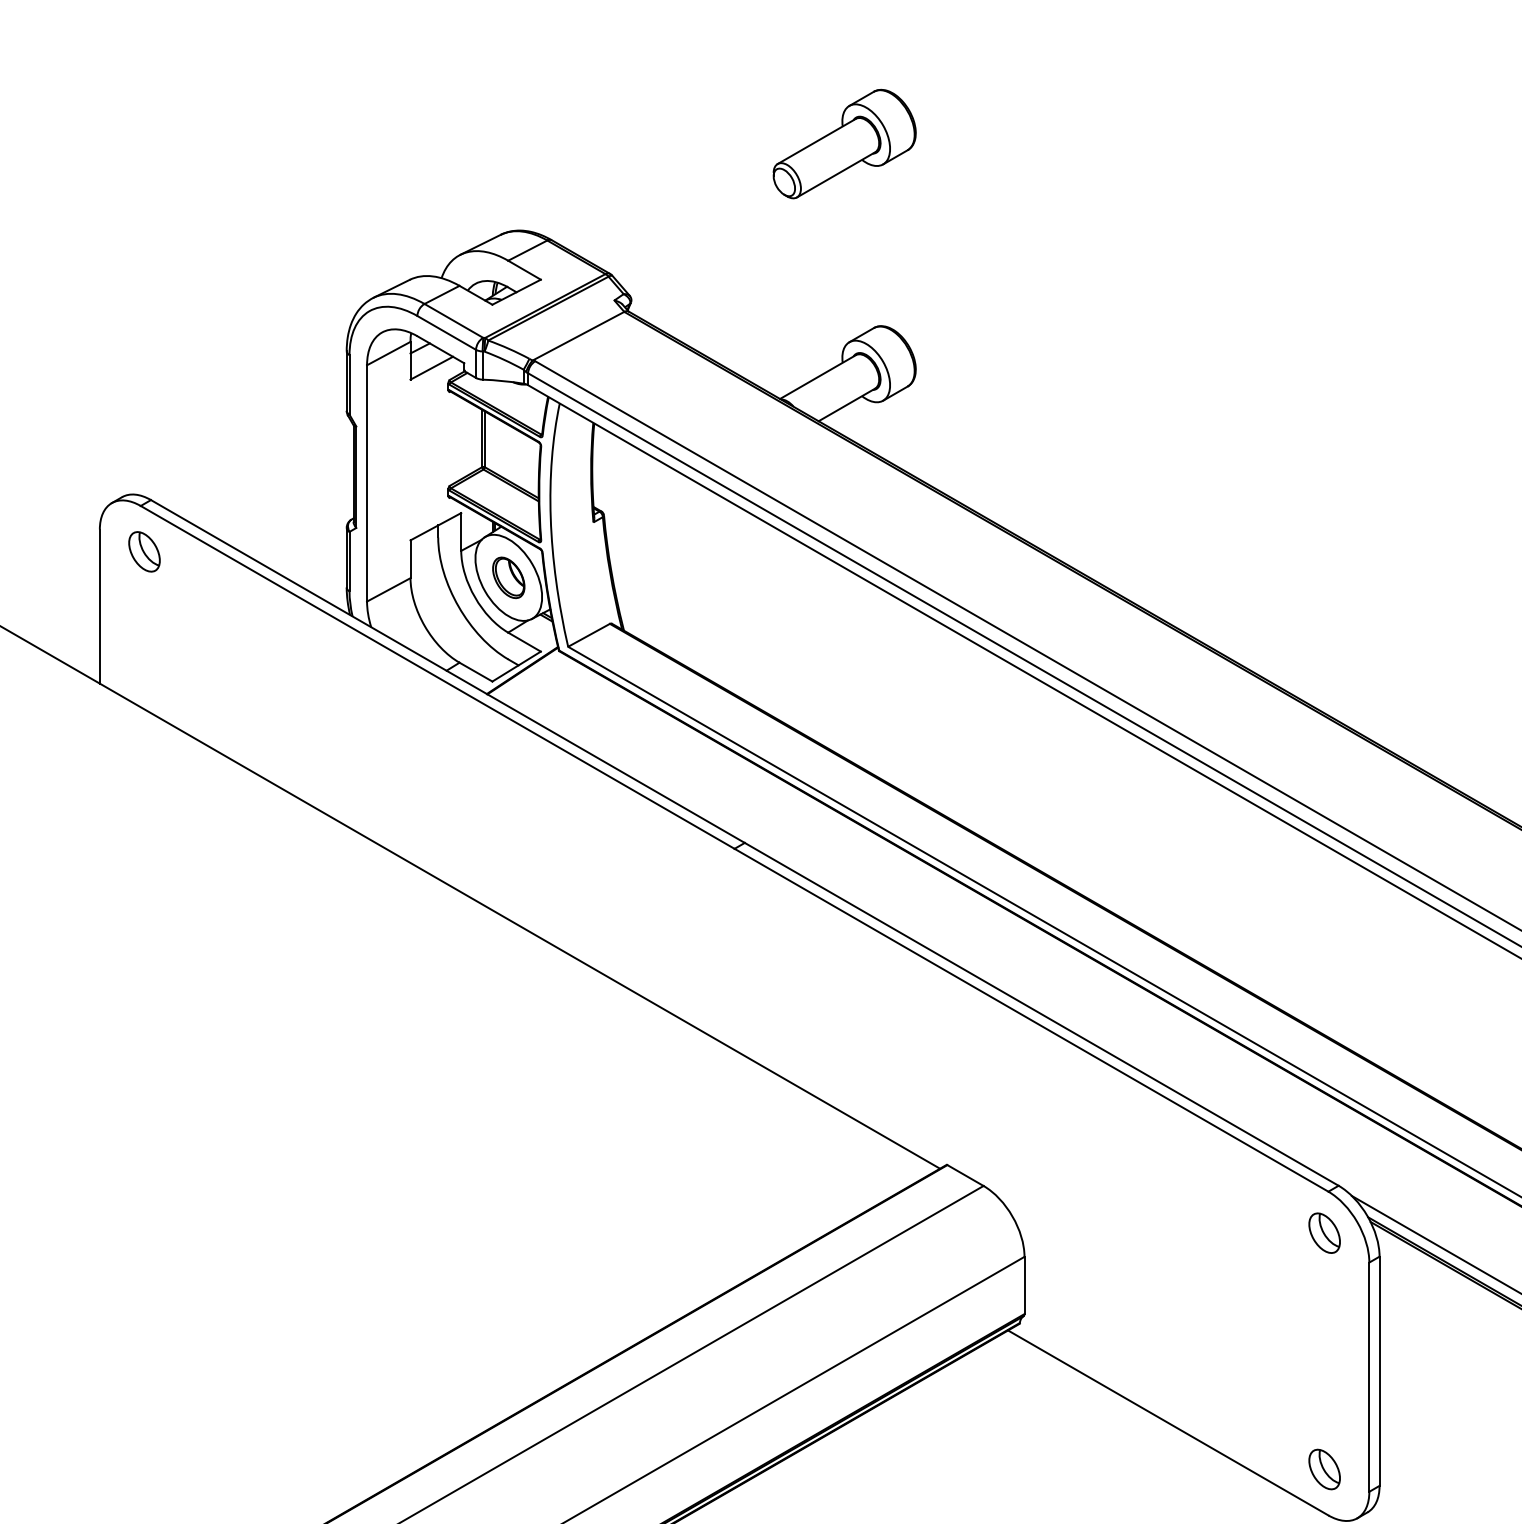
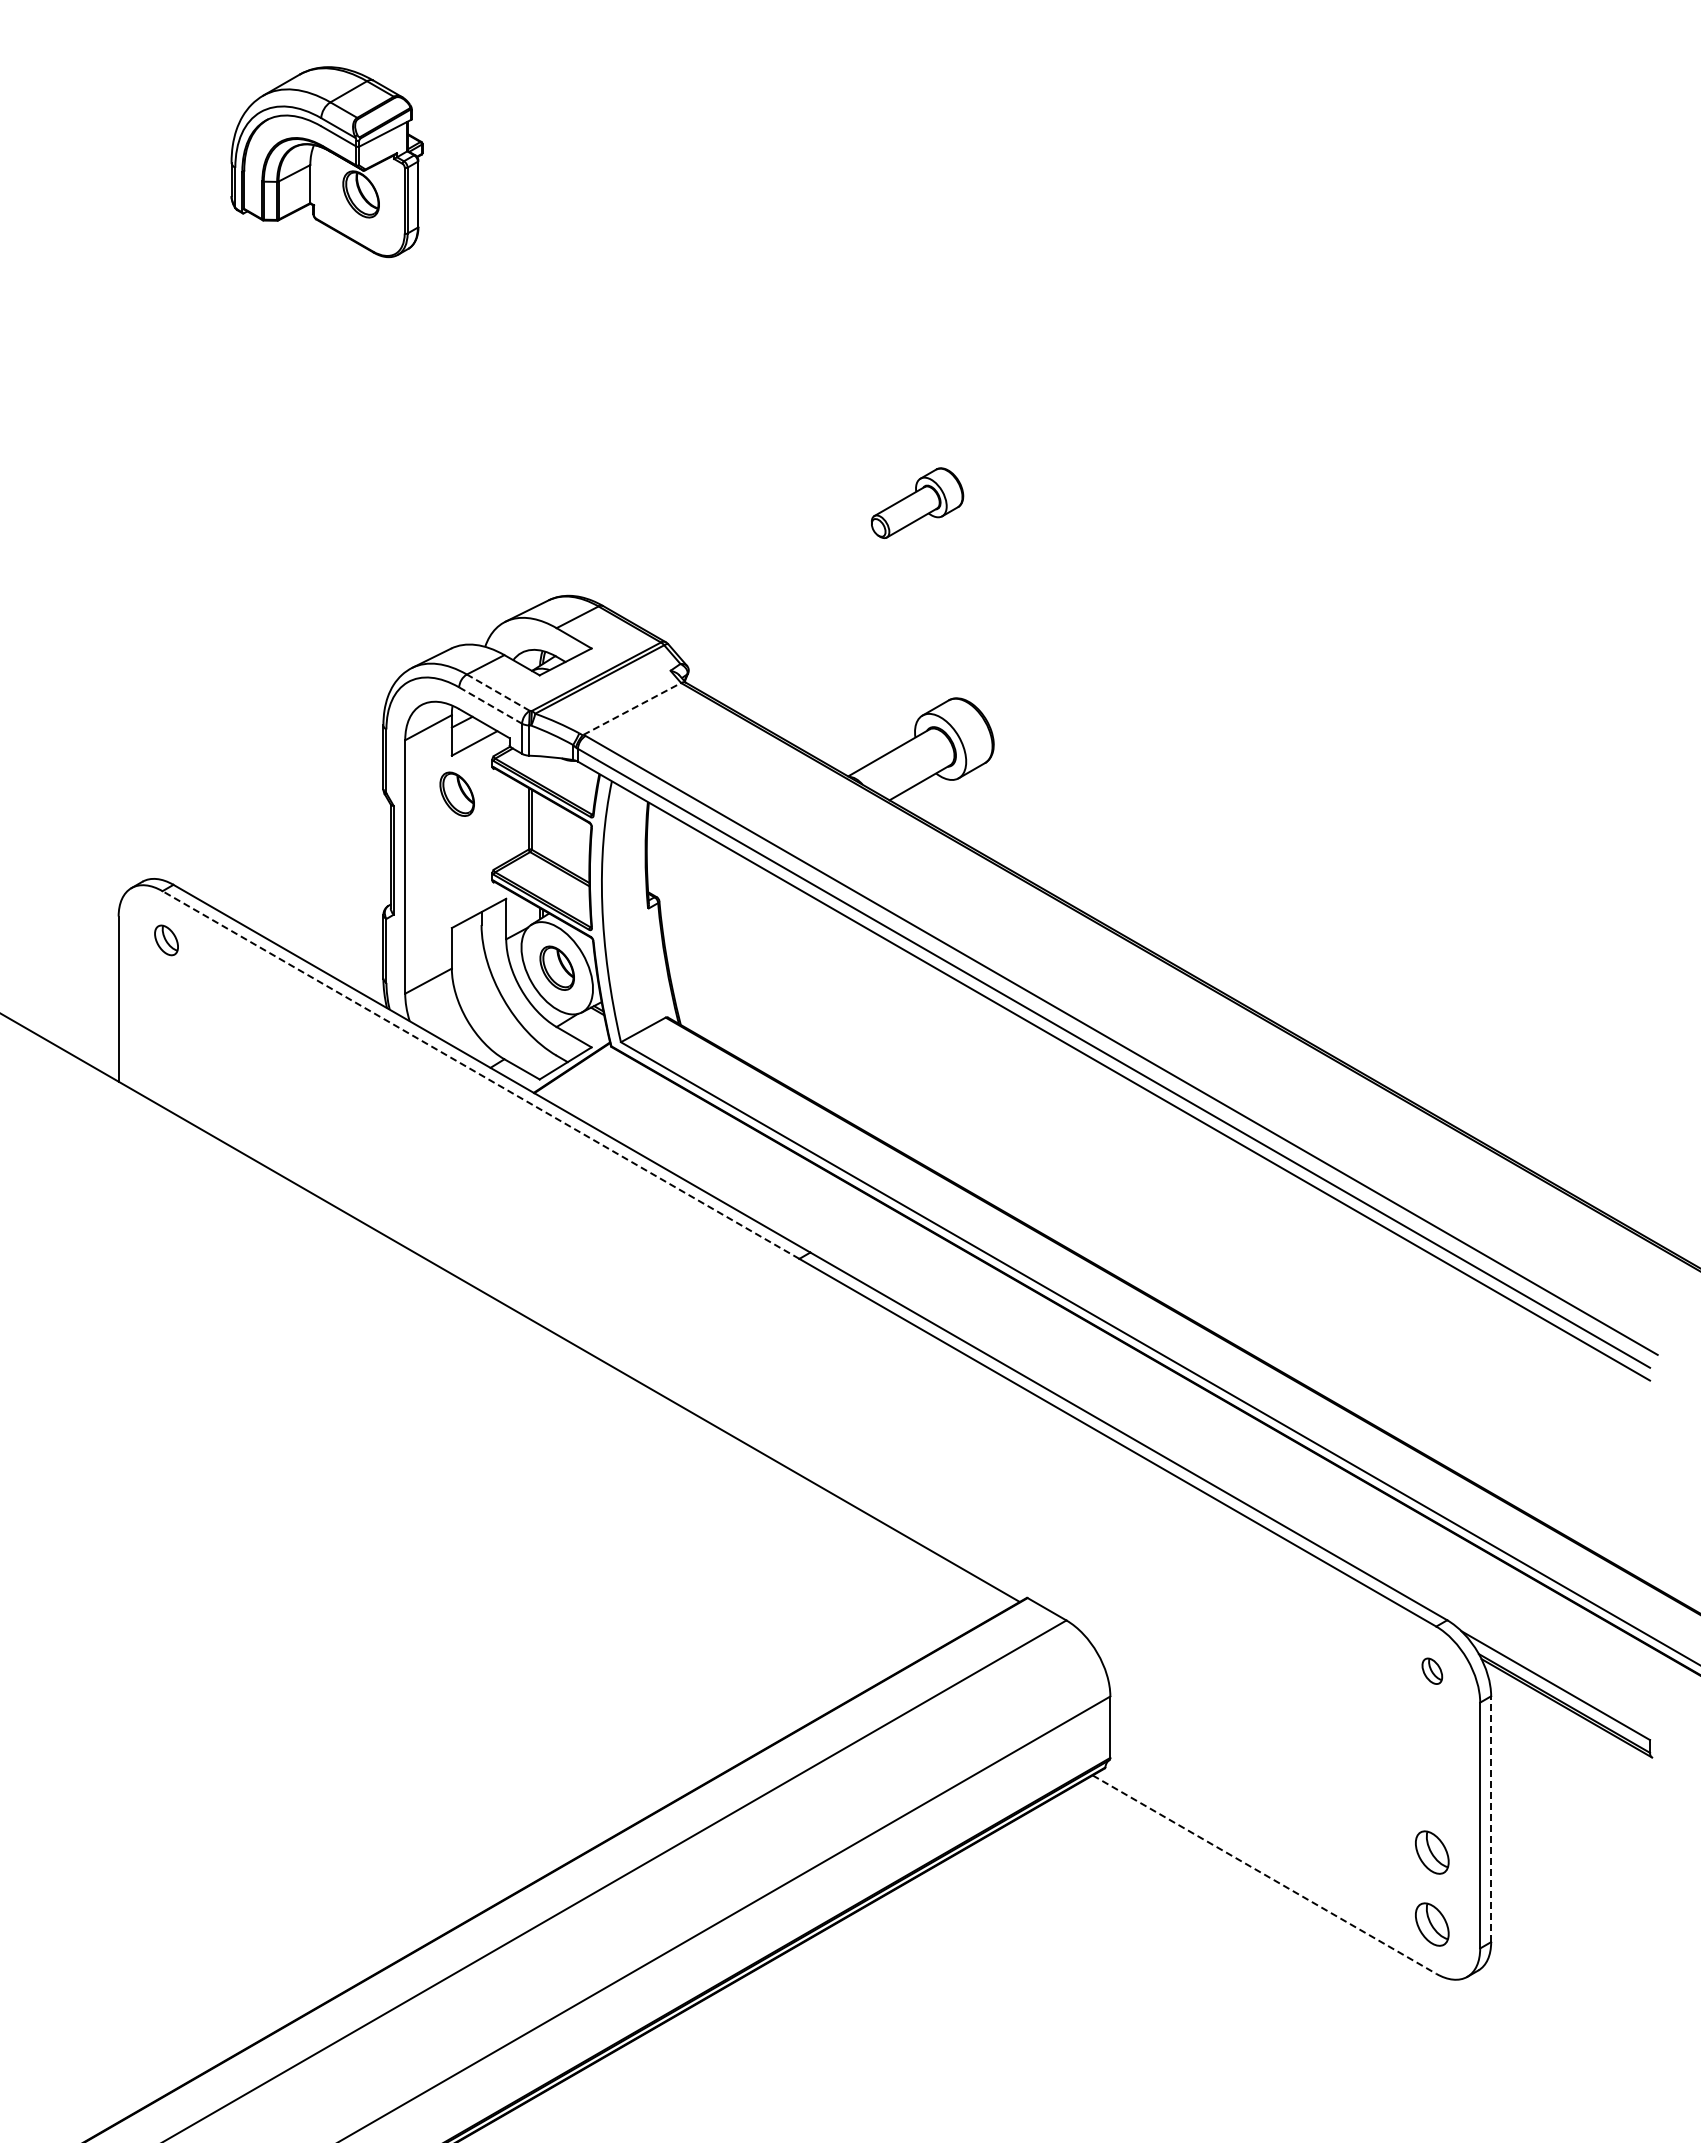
part: (844, 144) -> (917, 503), size x0.6
line: (453, 320) -> (497, 692), solid -> dashed
line: (447, 332) -> (491, 705), solid -> dashed
line: (578, 335) -> (632, 708), solid -> dashed
part: (414, 414) -> (456, 793), added
part: (144, 551) -> (166, 940), size x0.7
line: (437, 677) -> (480, 1075), solid -> dashed
part: (1324, 1233) -> (1432, 1671), size x0.6
line: (1379, 1371) -> (1491, 1819), solid -> dashed
part: (1324, 1402) -> (1432, 1852), added
line: (1168, 1422) -> (1264, 1874), solid -> dashed

